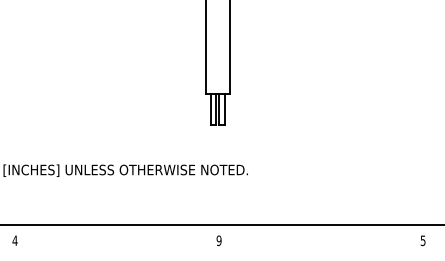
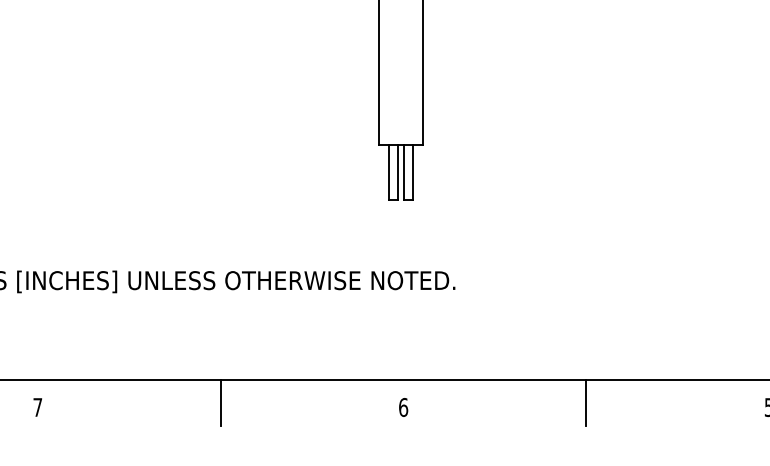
line: (117, 238) -> (221, 403), added
line: (321, 238) -> (586, 403), added
text: (14, 240) -> (36, 406), 4 -> 7
text: (218, 240) -> (402, 406), 9 -> 6

